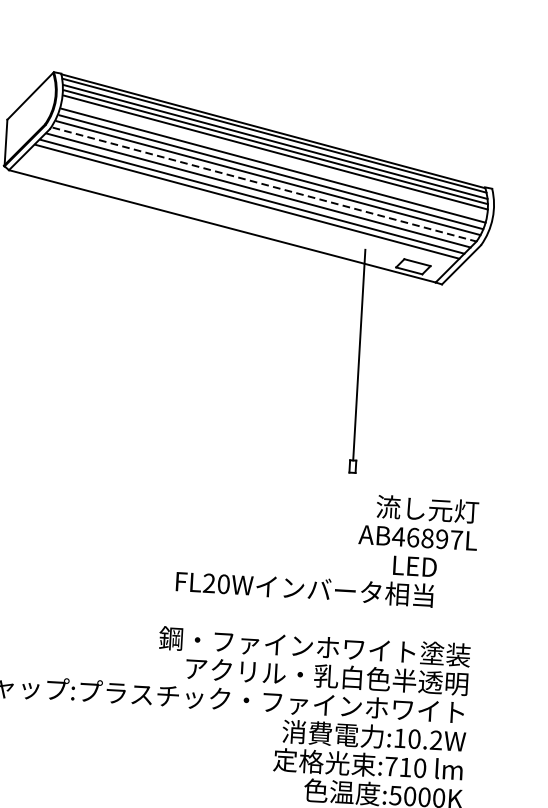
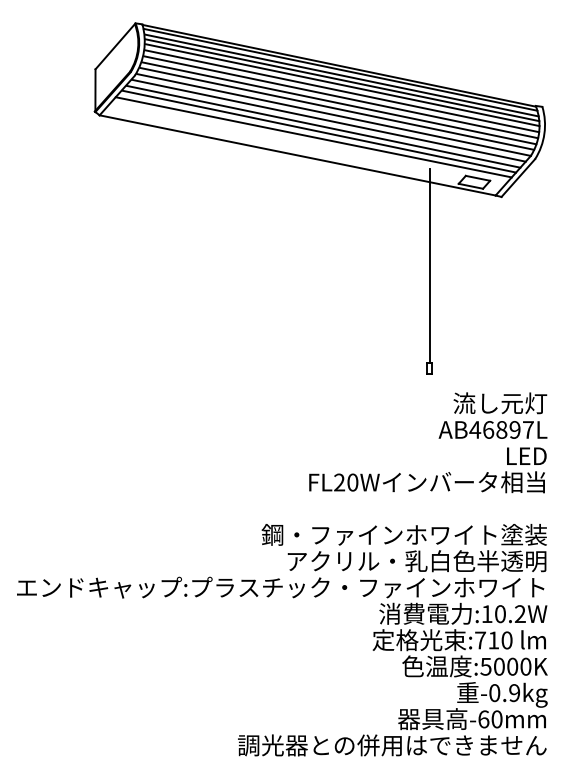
line: (275, 159) -> (342, 91), added
line: (265, 185) -> (334, 115), dashed -> solid
line: (240, 207) -> (313, 137), added
text: (305, 575) -> (427, 470), moved

